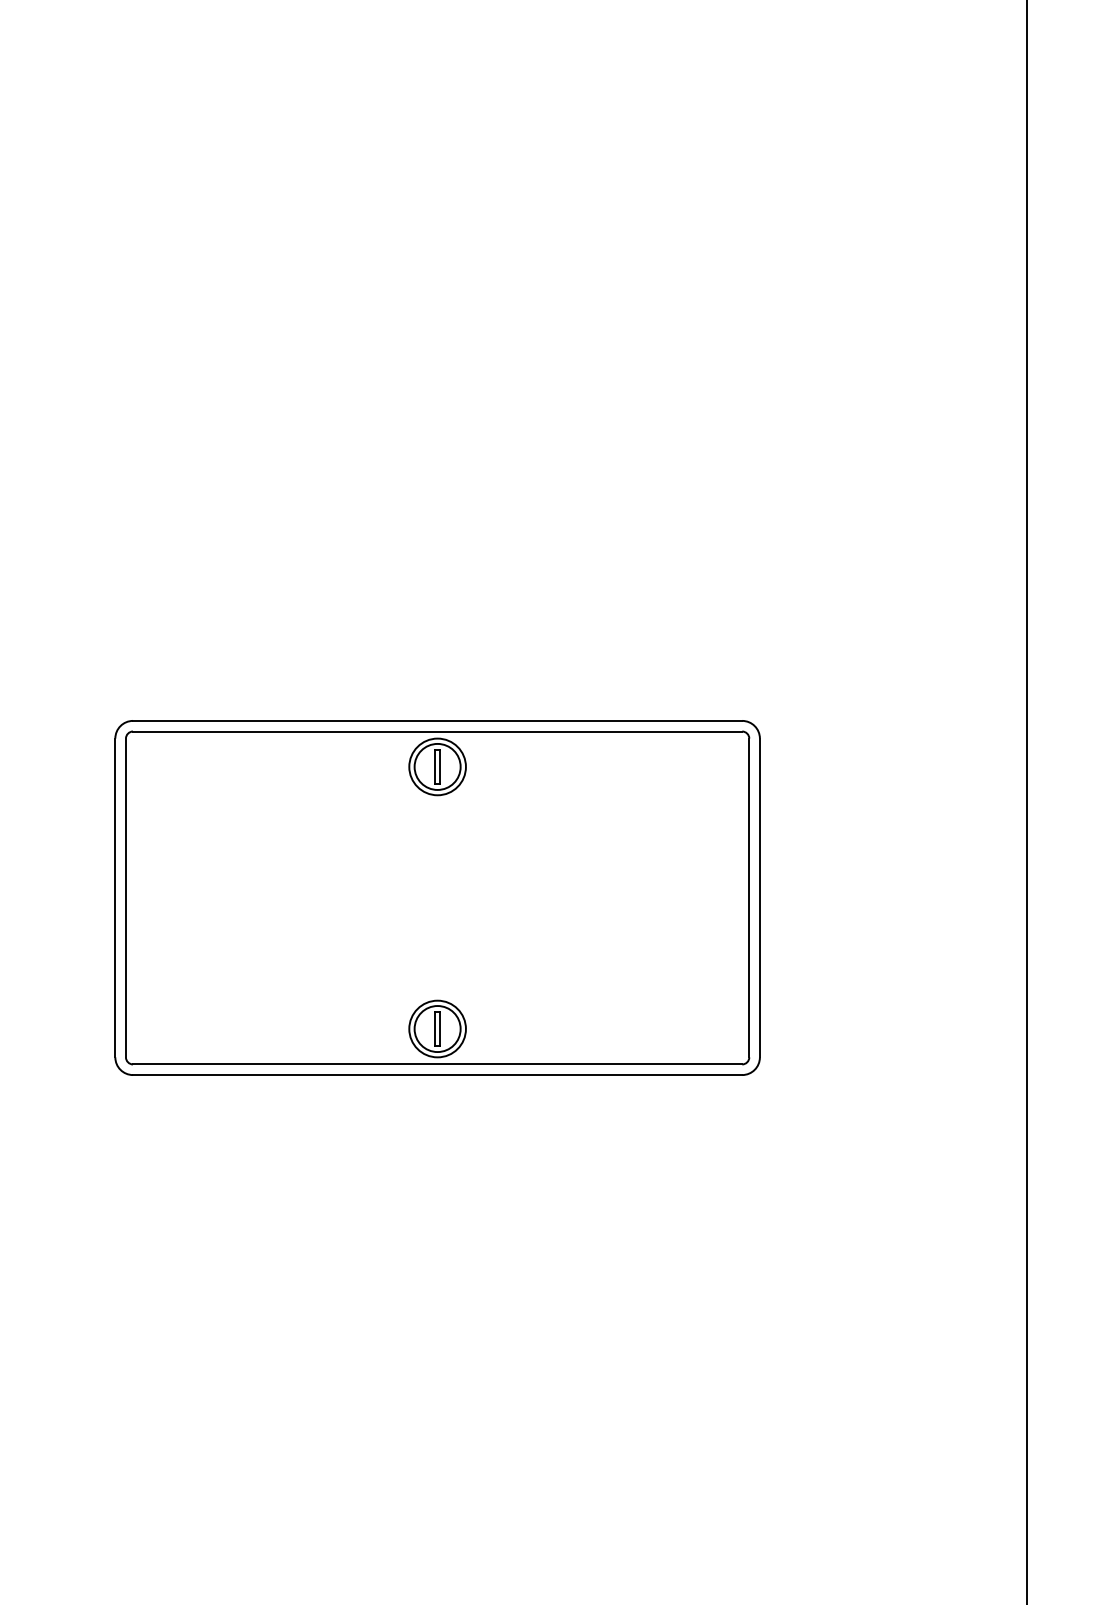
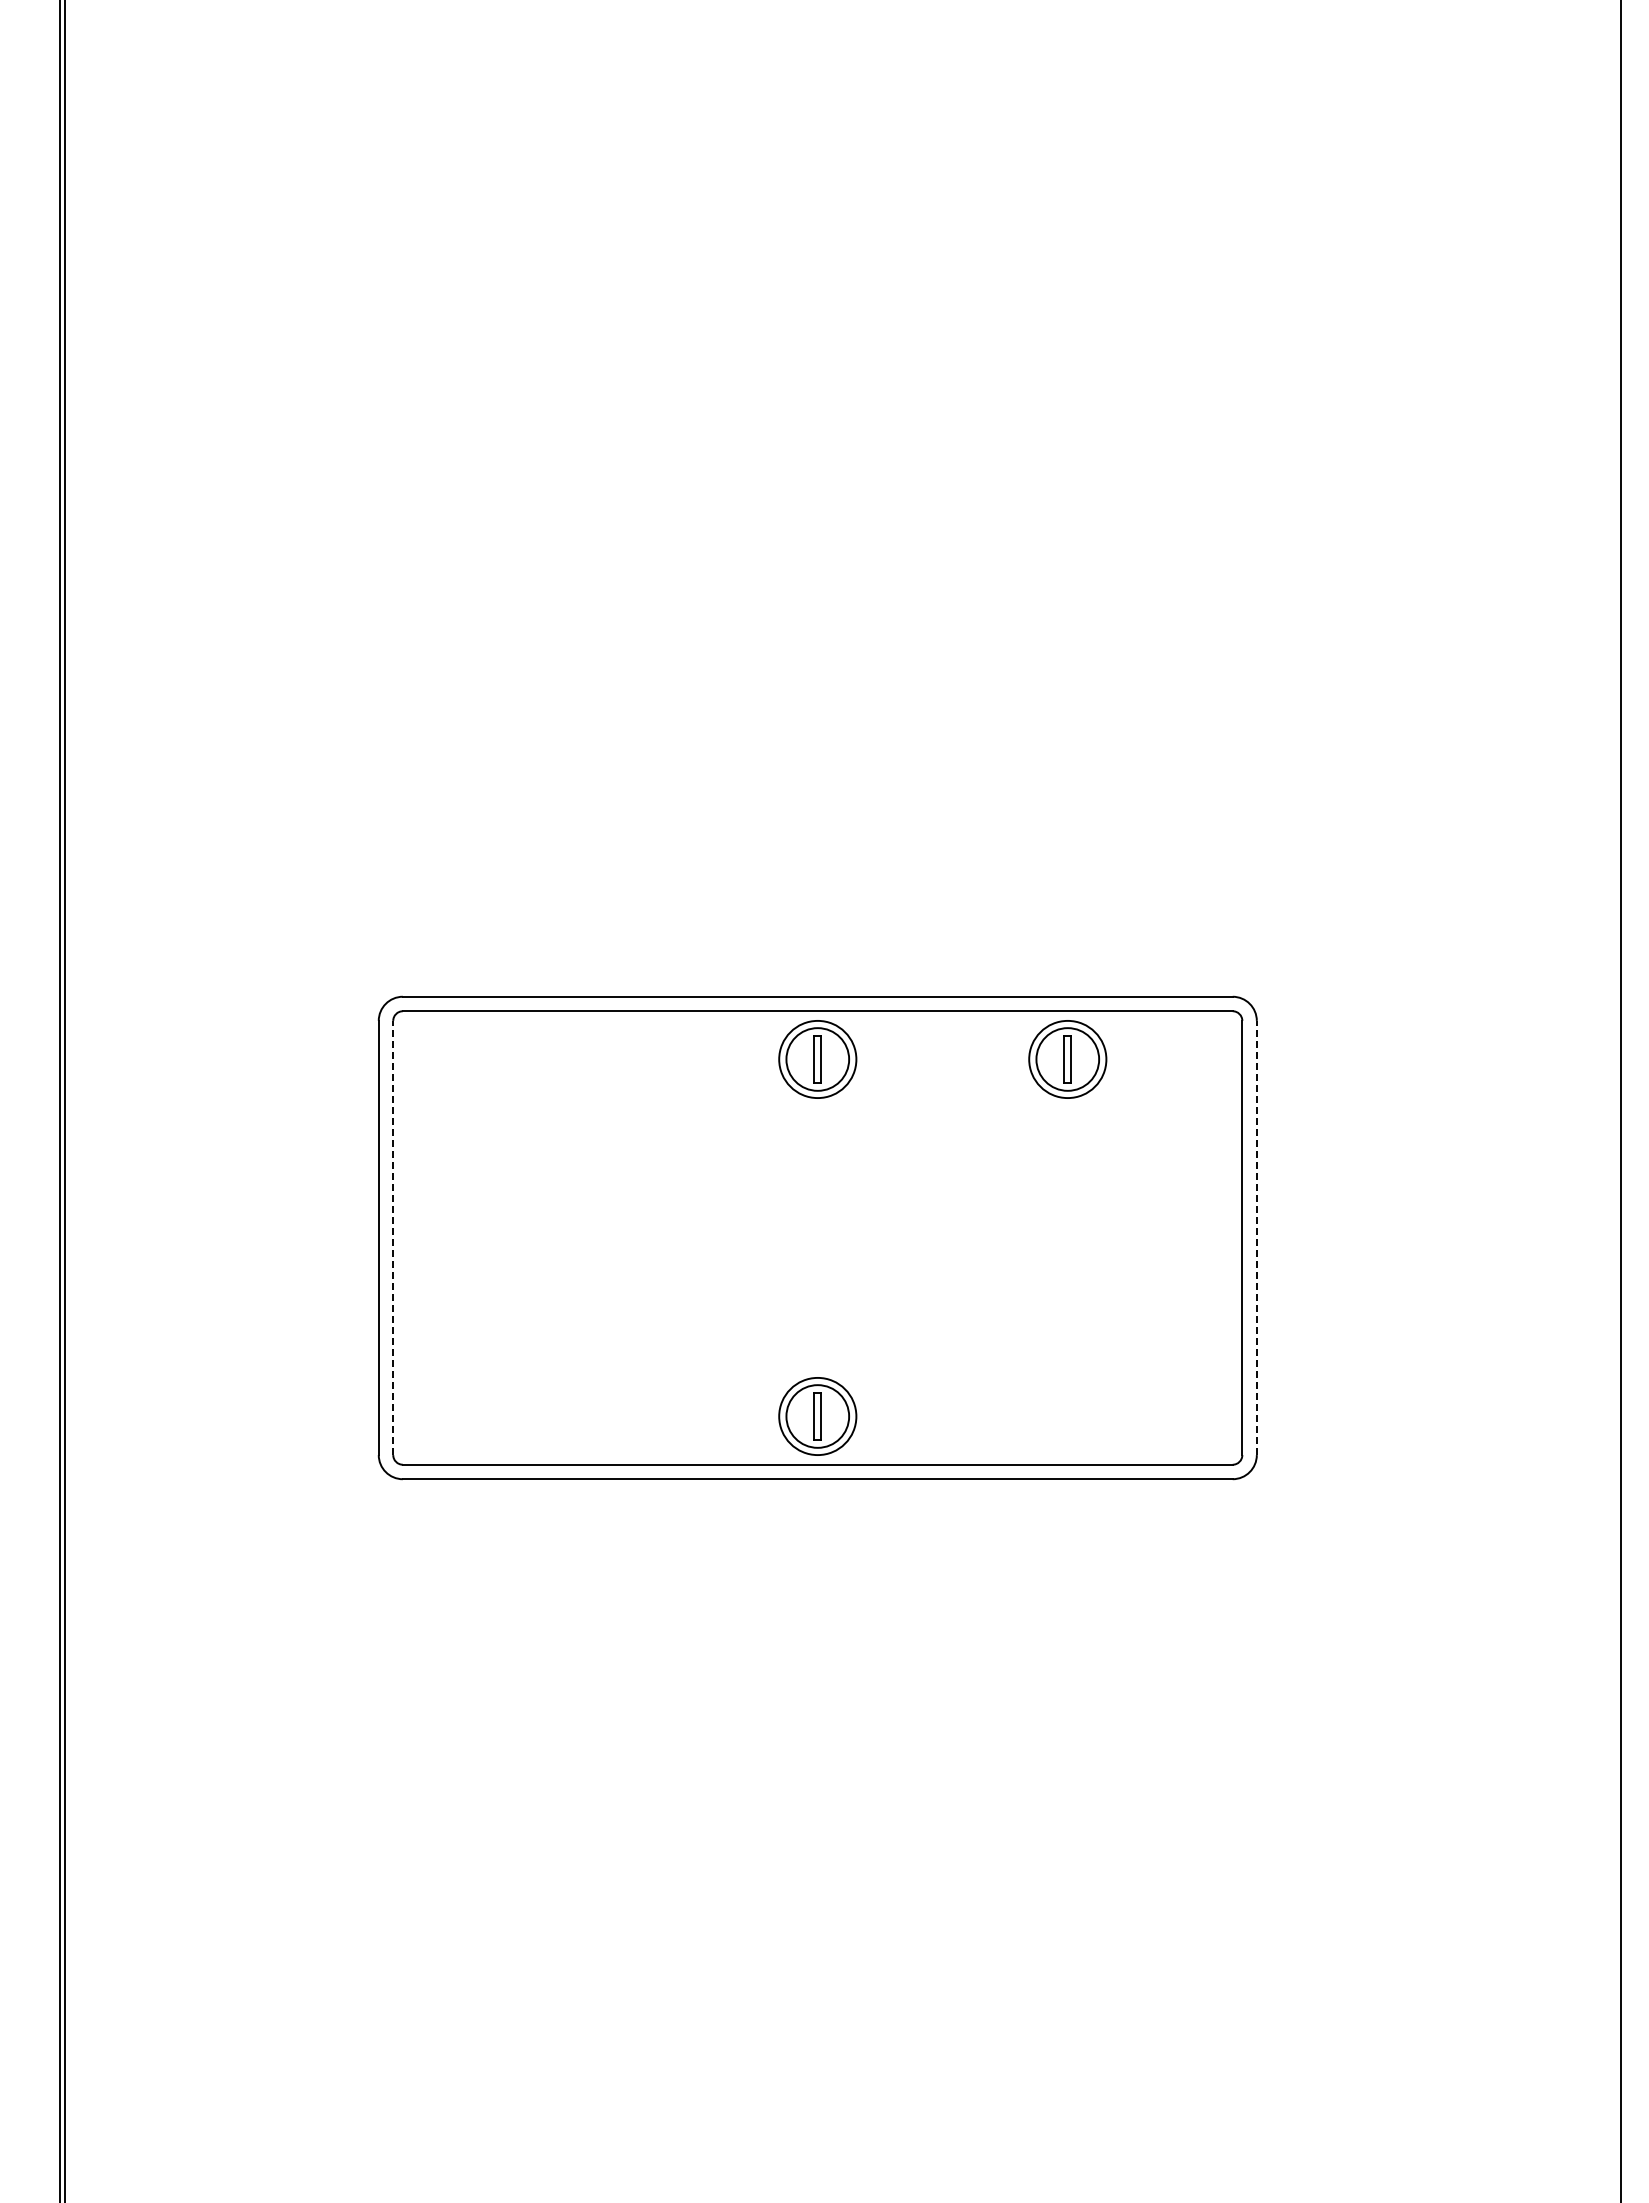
part: (620, 766) -> (1067, 1059), added
line: (126, 897) -> (393, 1237), solid -> dashed
line: (759, 897) -> (1256, 1237), solid -> dashed

